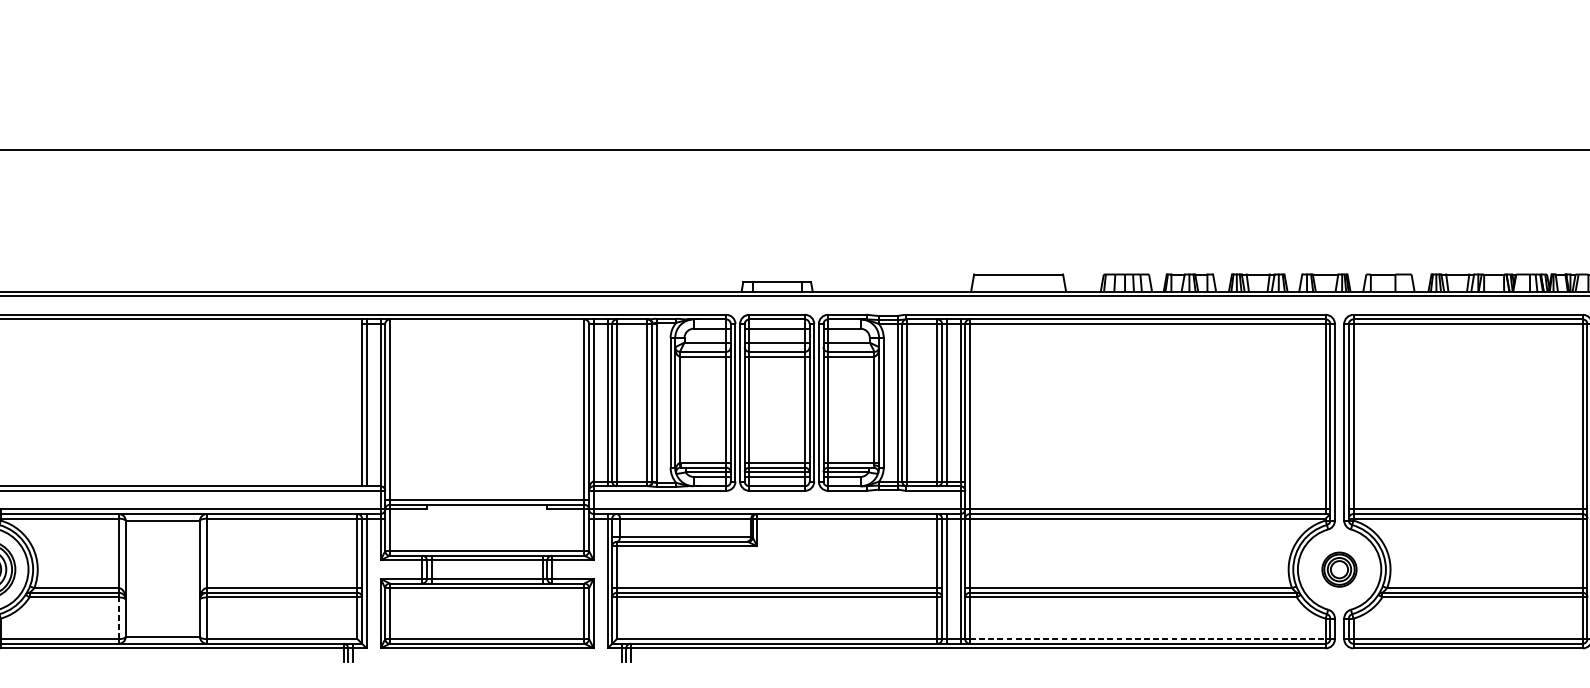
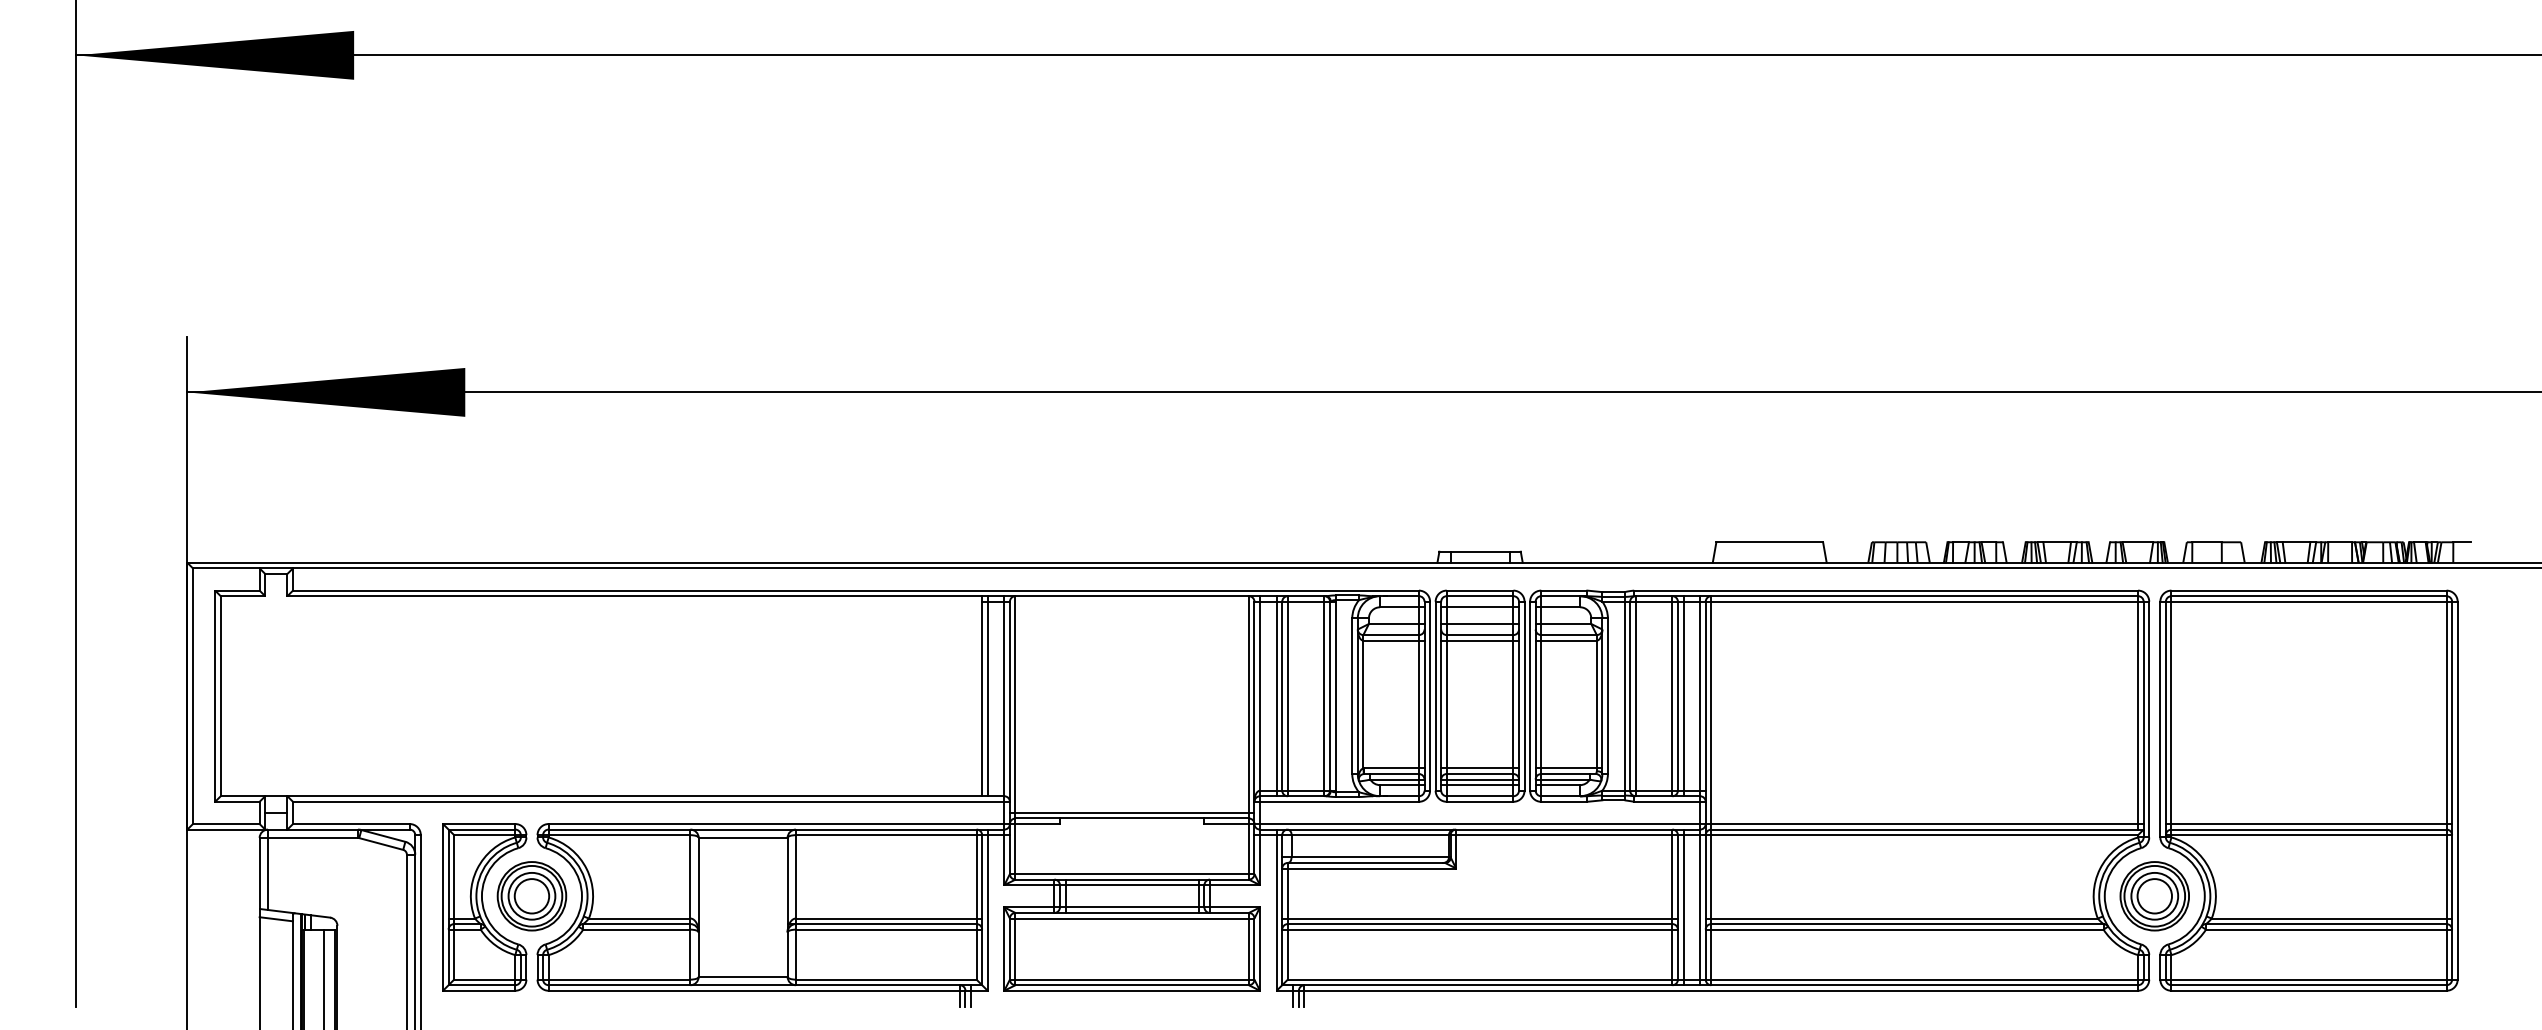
part: (1339, 569) -> (2154, 896), size x1.67
line: (118, 618) -> (690, 954), dashed -> solid
line: (1148, 638) -> (1925, 979), dashed -> solid

